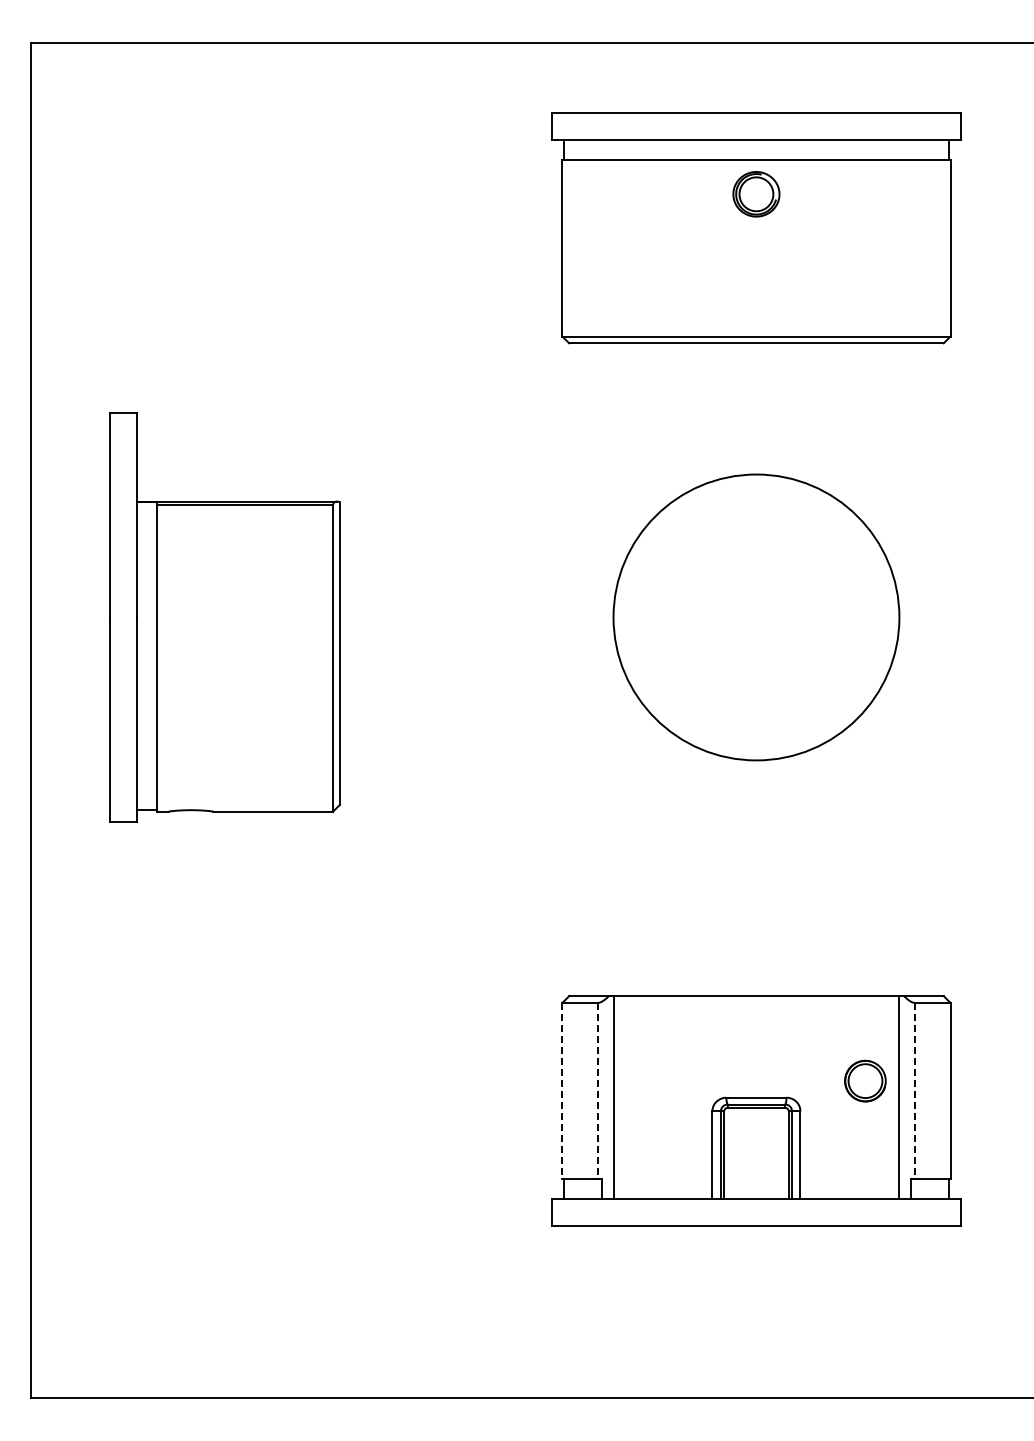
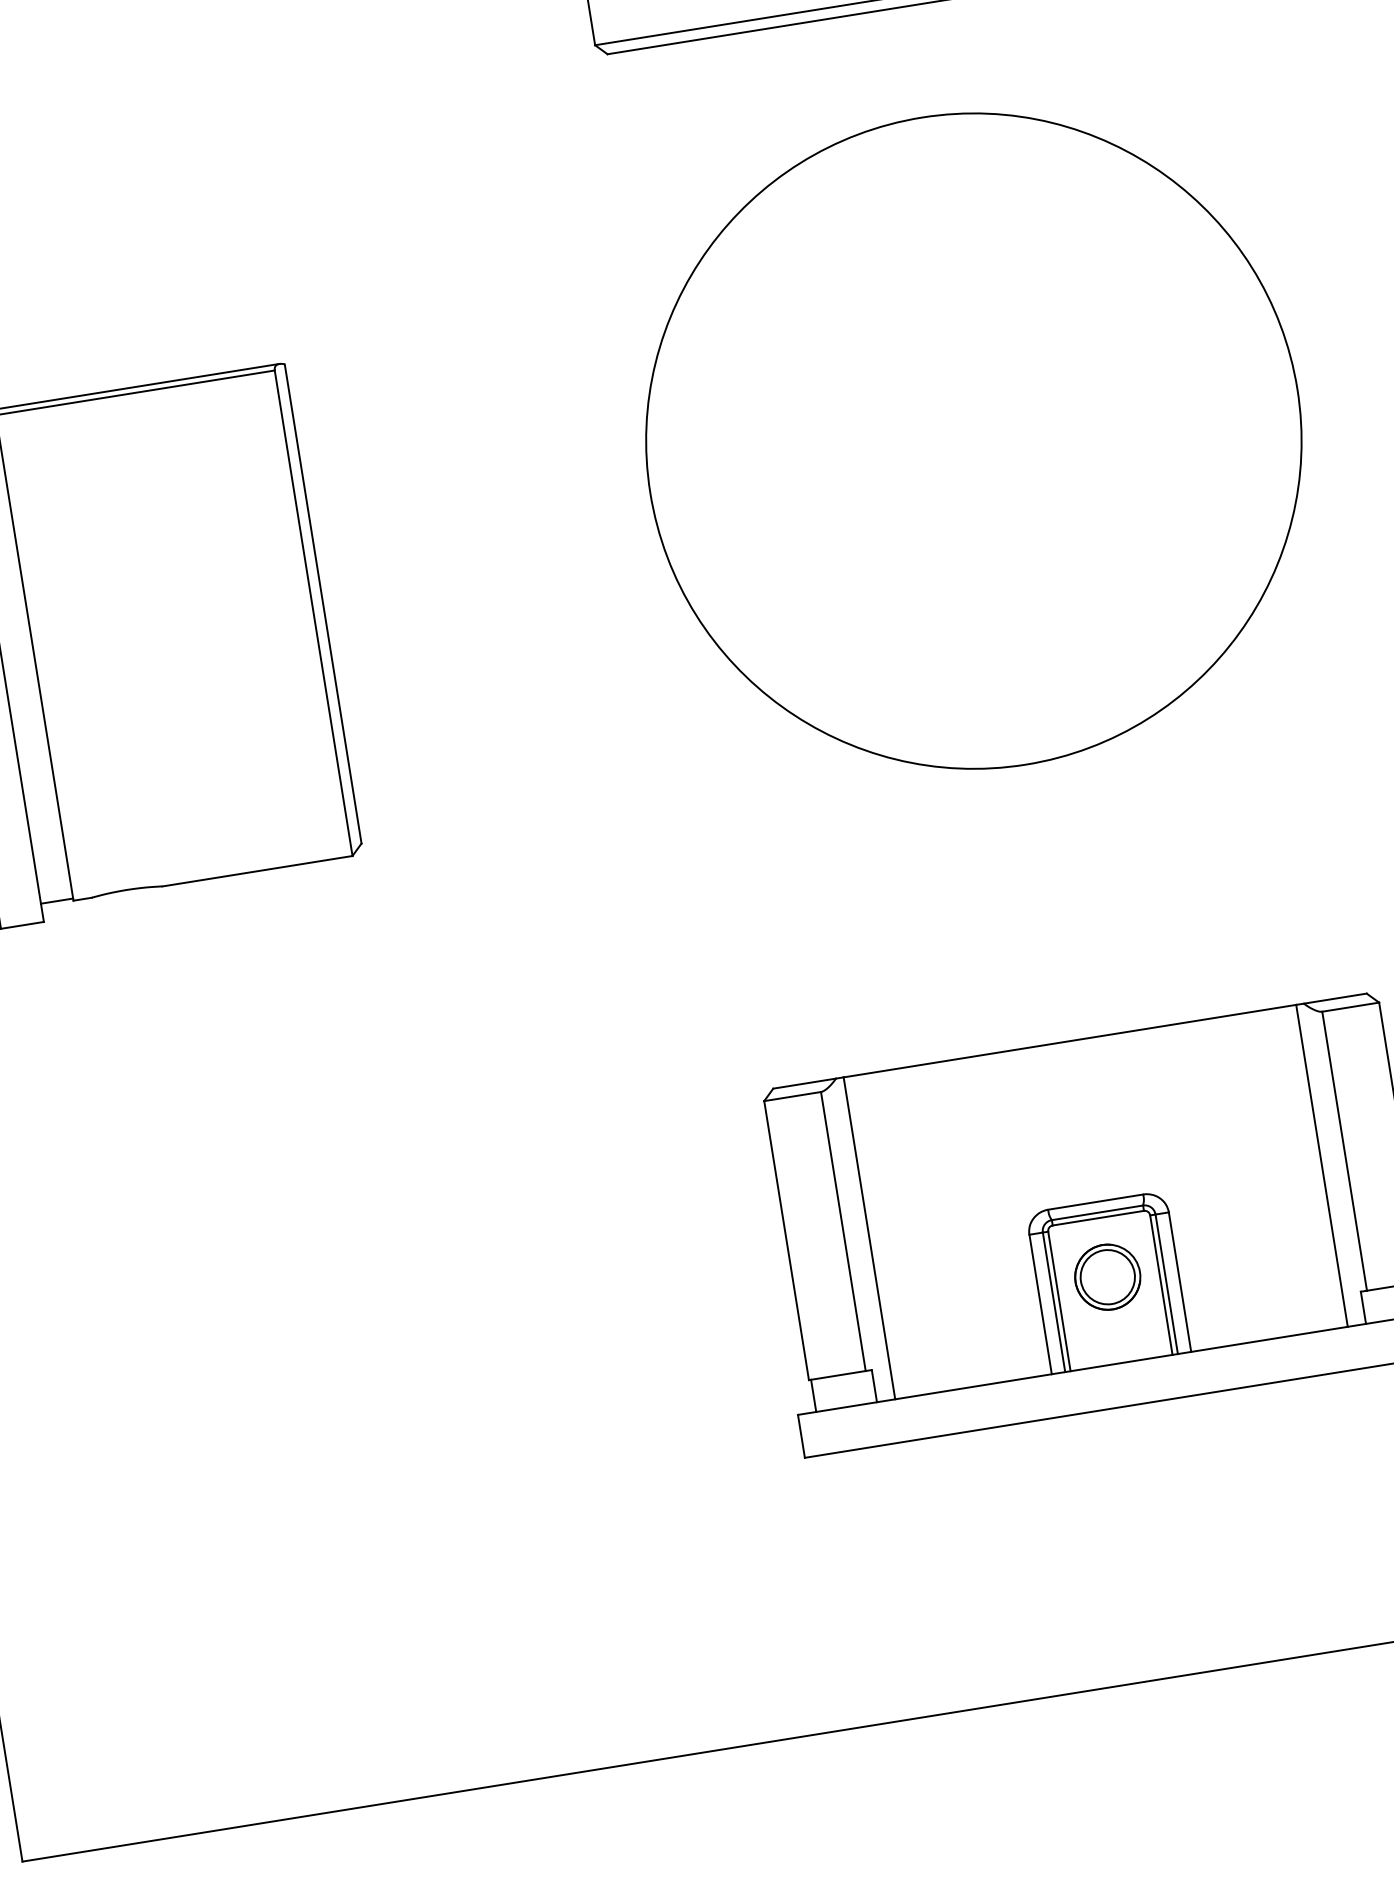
circle: (756, 617) -> (973, 441), size x1.43
part: (865, 1080) -> (1107, 1276), moved
line: (562, 1091) -> (786, 1241), dashed -> solid
line: (598, 1091) -> (843, 1232), dashed -> solid
line: (914, 1091) -> (1344, 1152), dashed -> solid

